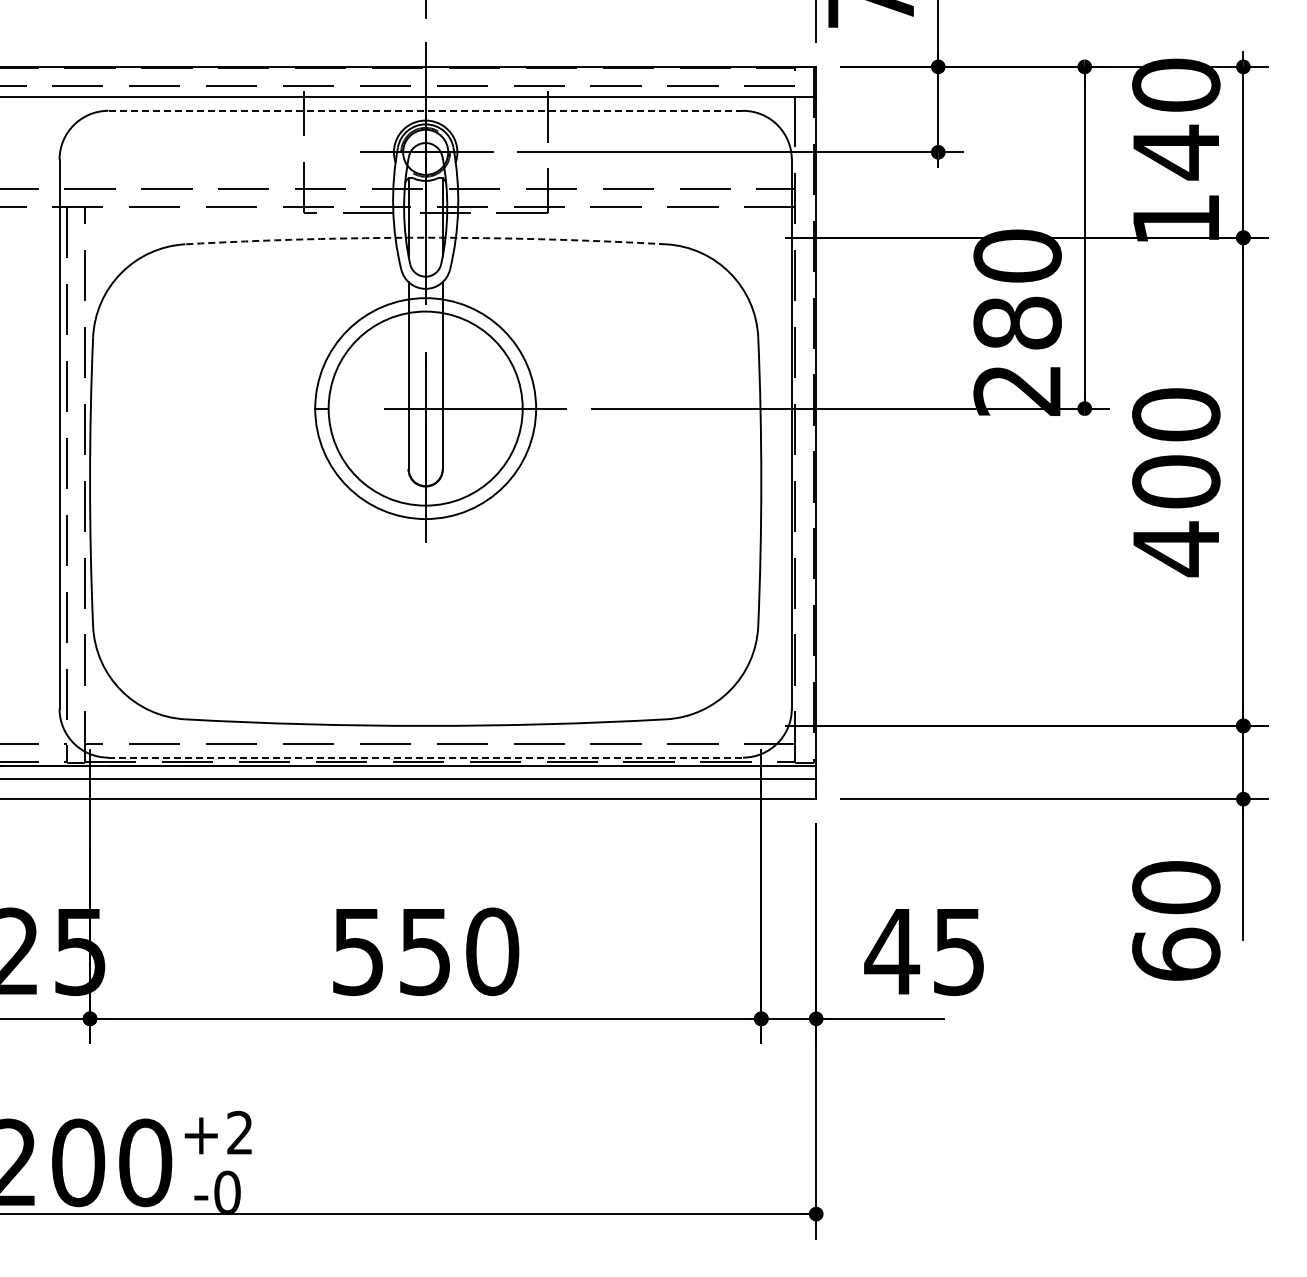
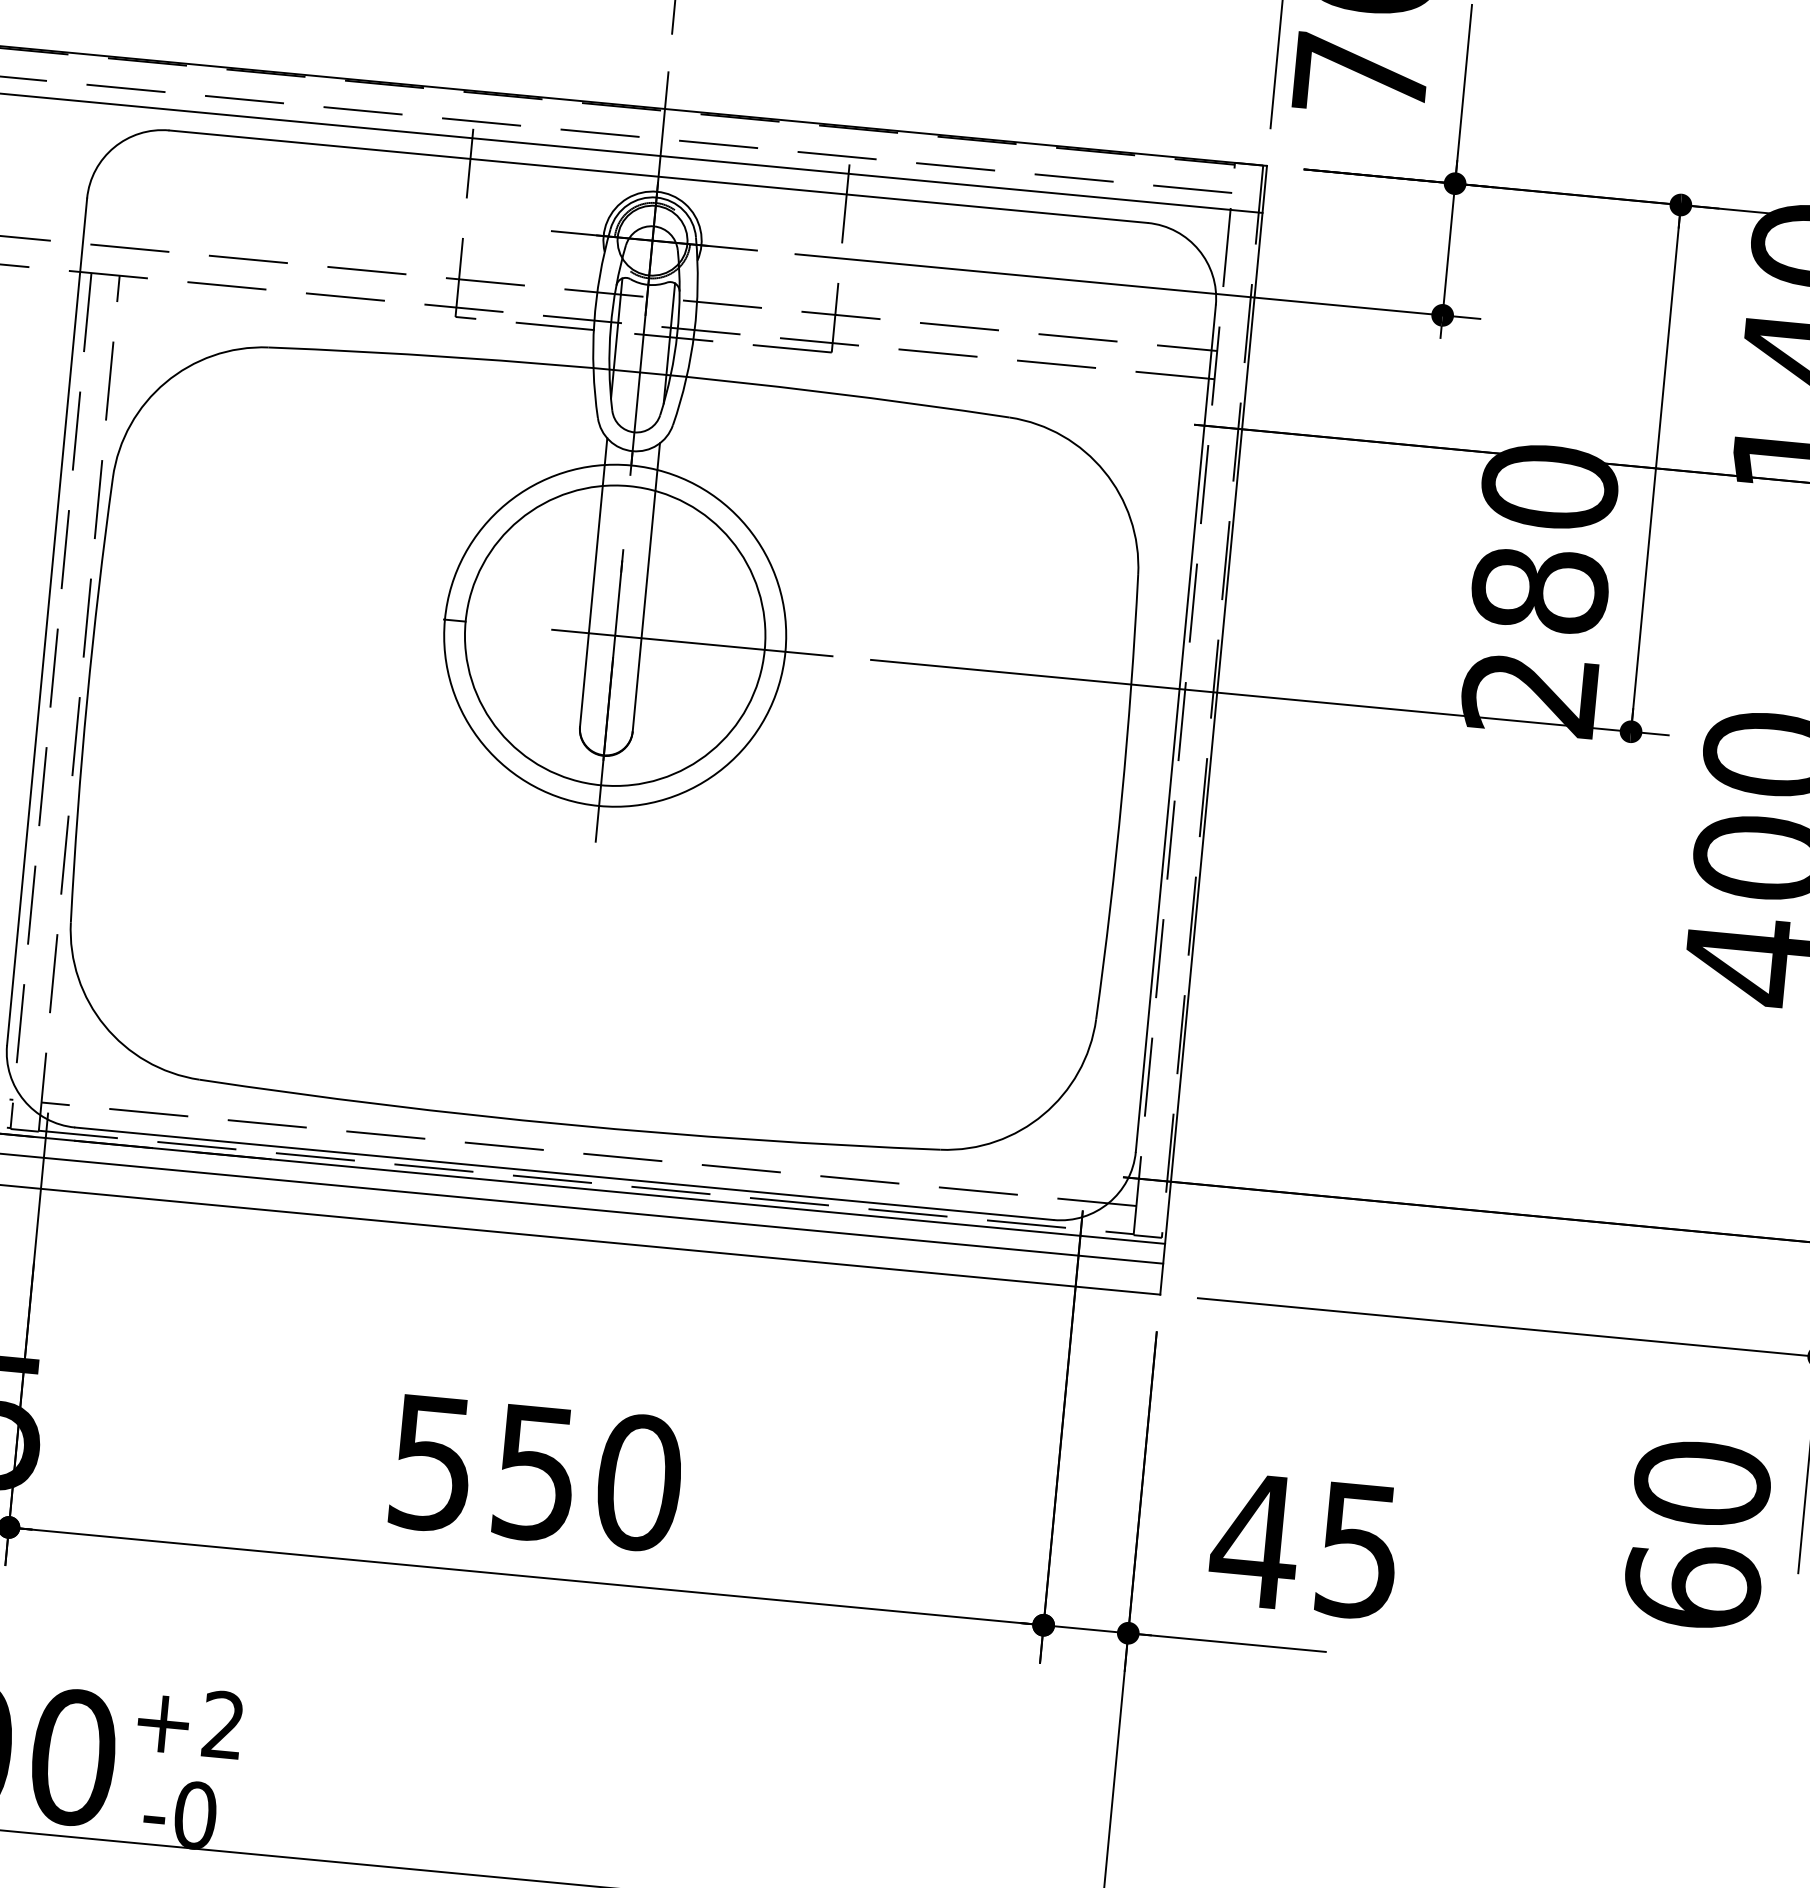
line: (425, 110) -> (658, 176), dashed -> solid
arc: (425, 237) -> (639, 371), dashed -> solid
line: (426, 757) -> (565, 1173), dashed -> solid

